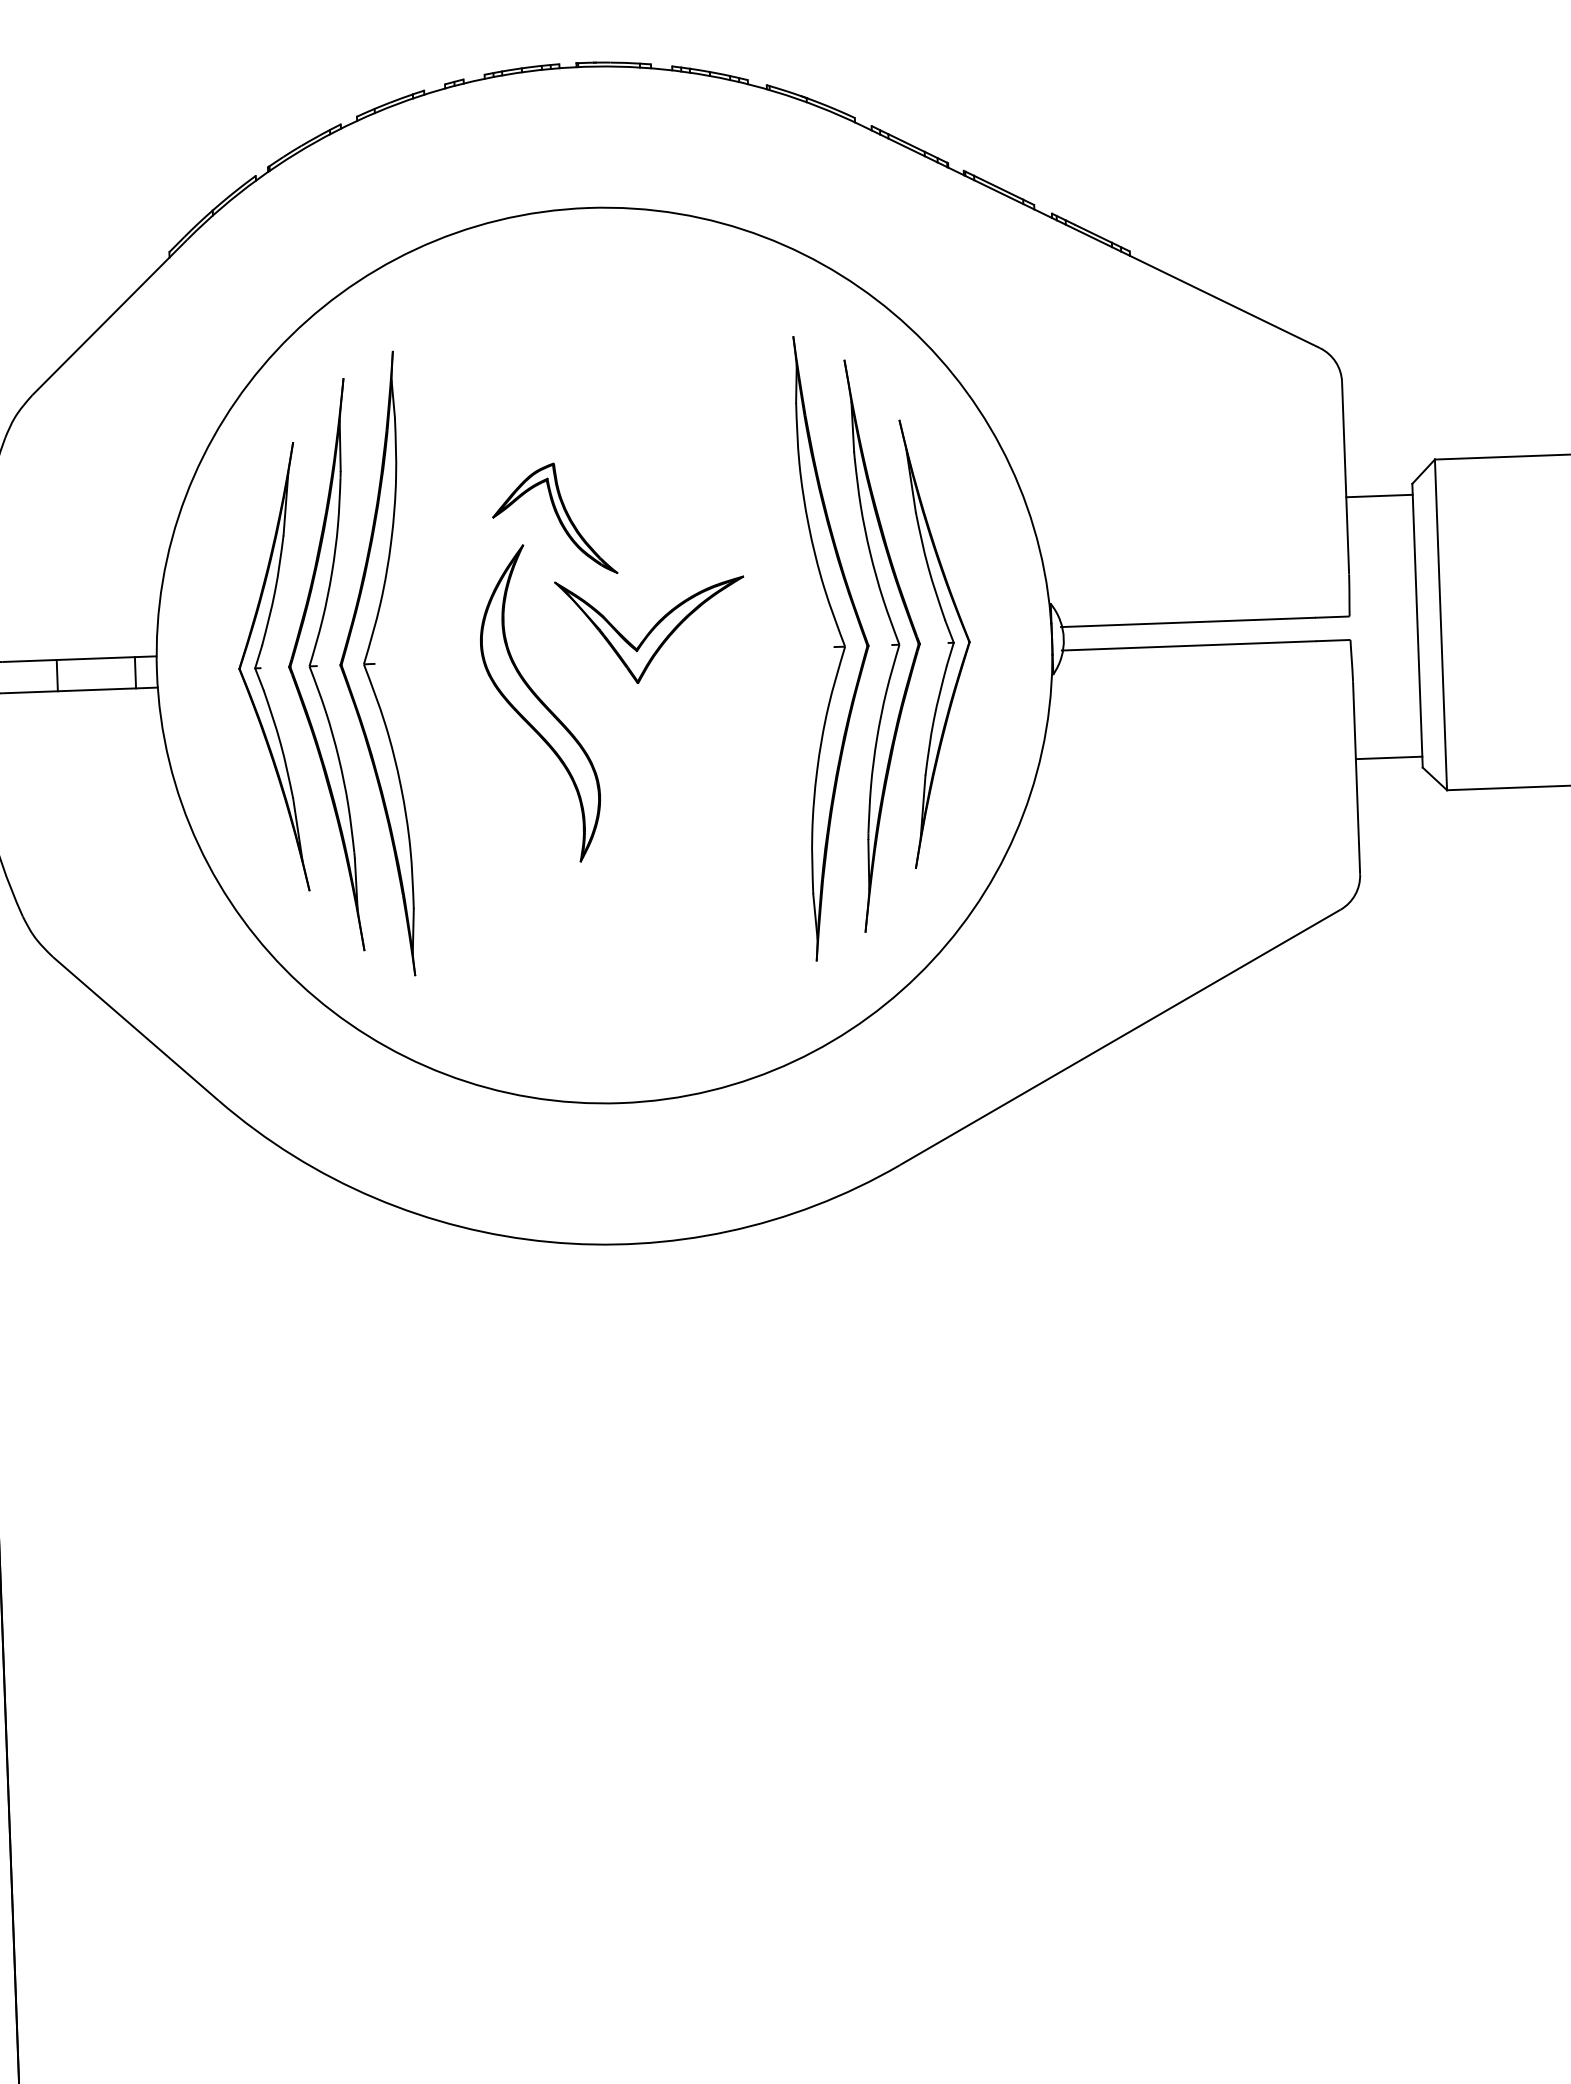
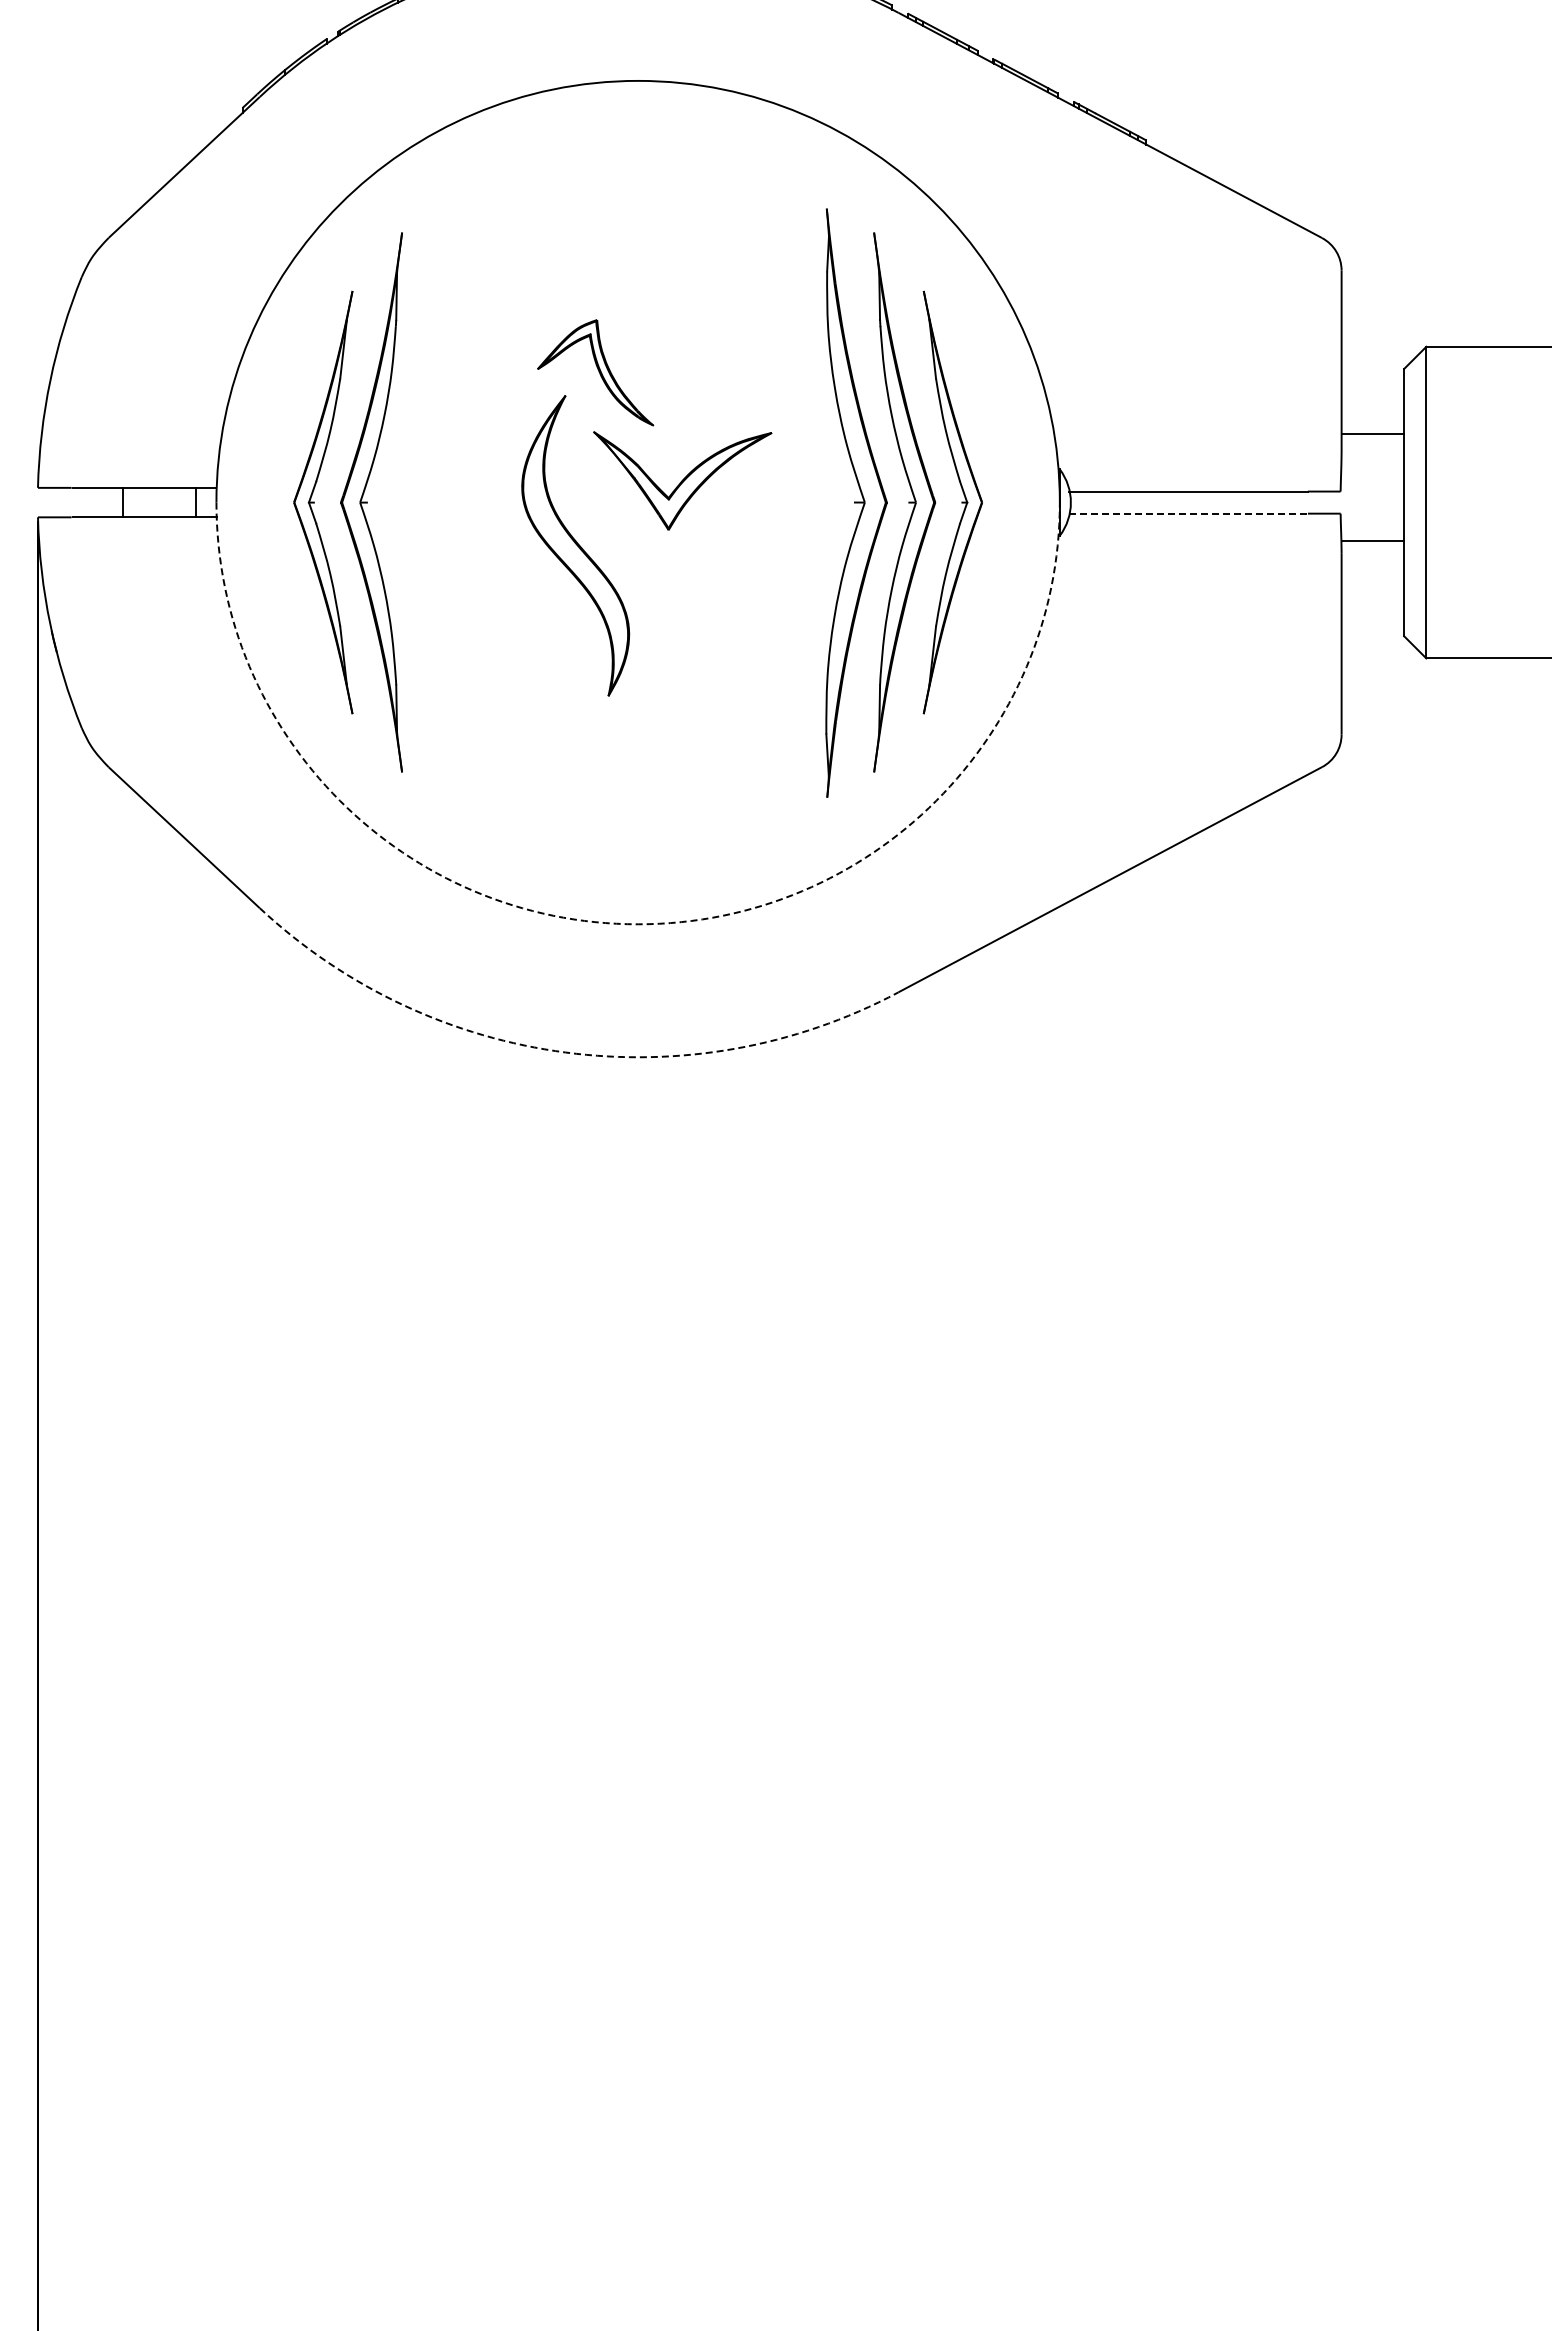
line: (1379, 496) -> (1372, 434), moved
line: (1189, 645) -> (1188, 513), solid -> dashed
part: (372, 663) -> (419, 502), removed
line: (1388, 757) -> (1372, 540), moved
arc: (621, 1103) -> (638, 924), solid -> dashed
arc: (548, 1241) -> (565, 1052), solid -> dashed

